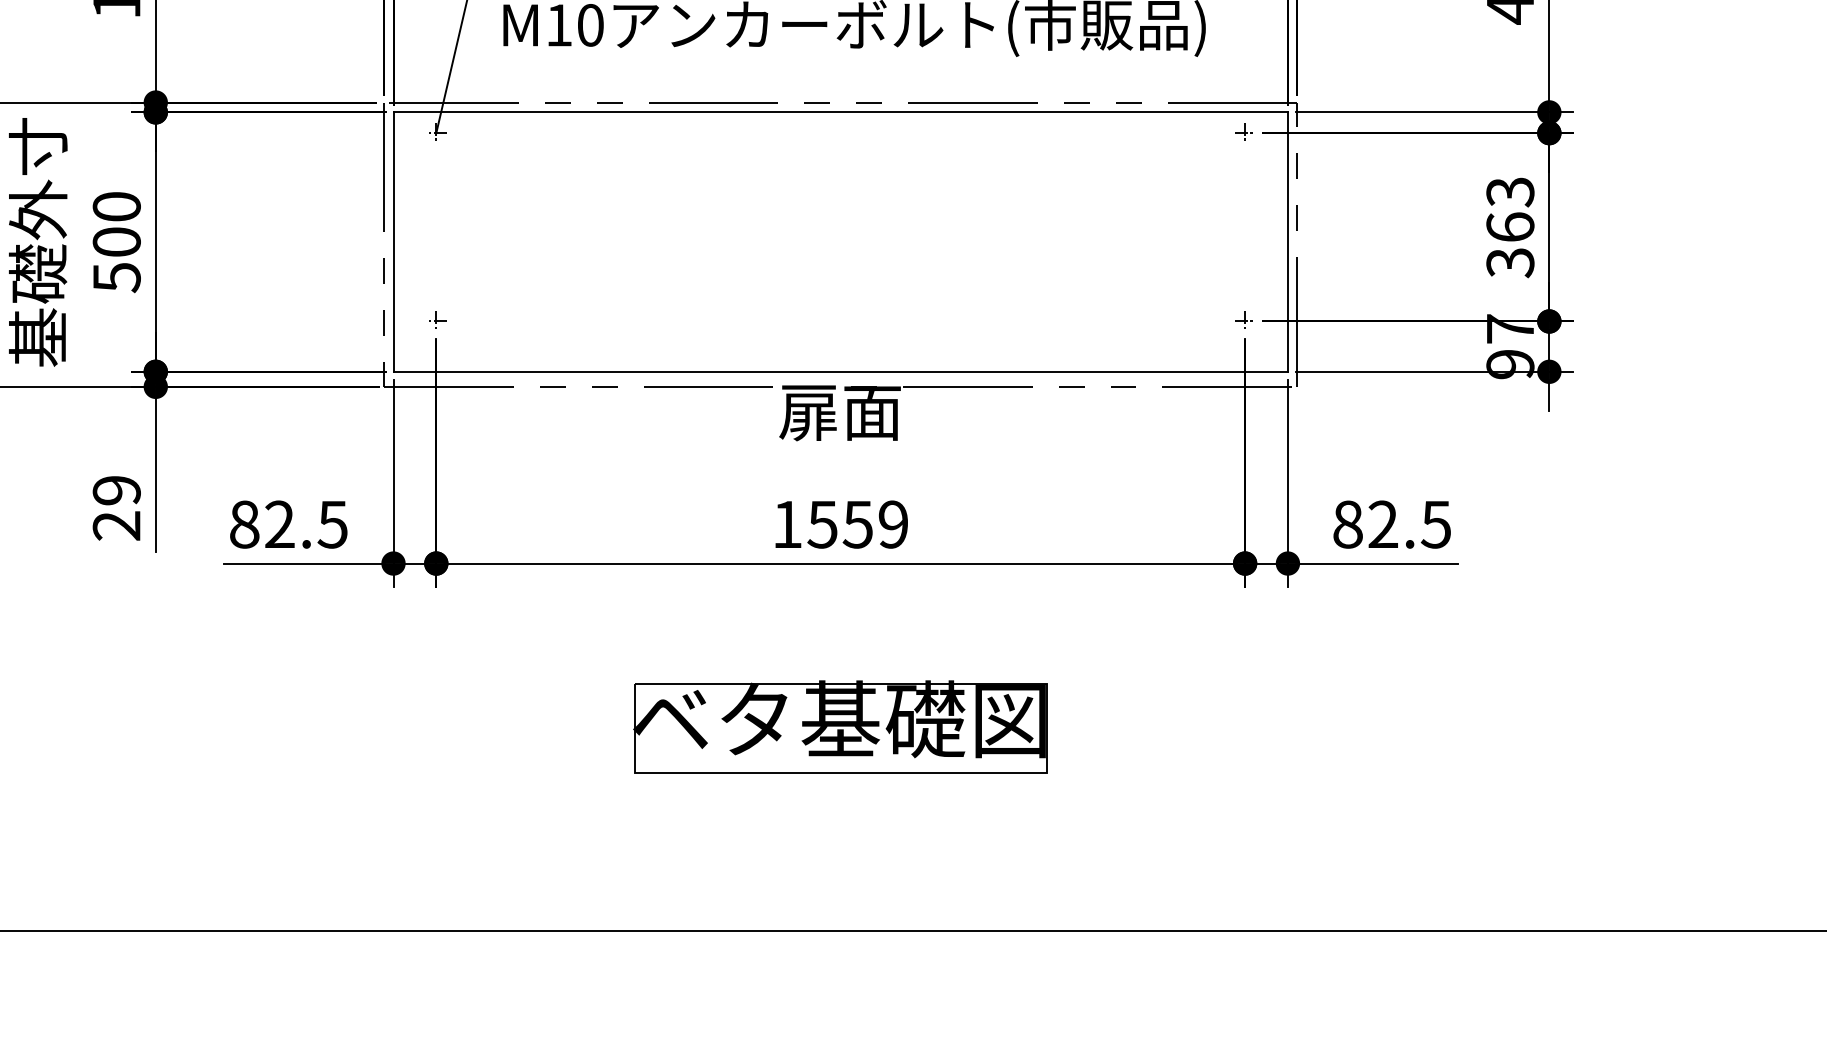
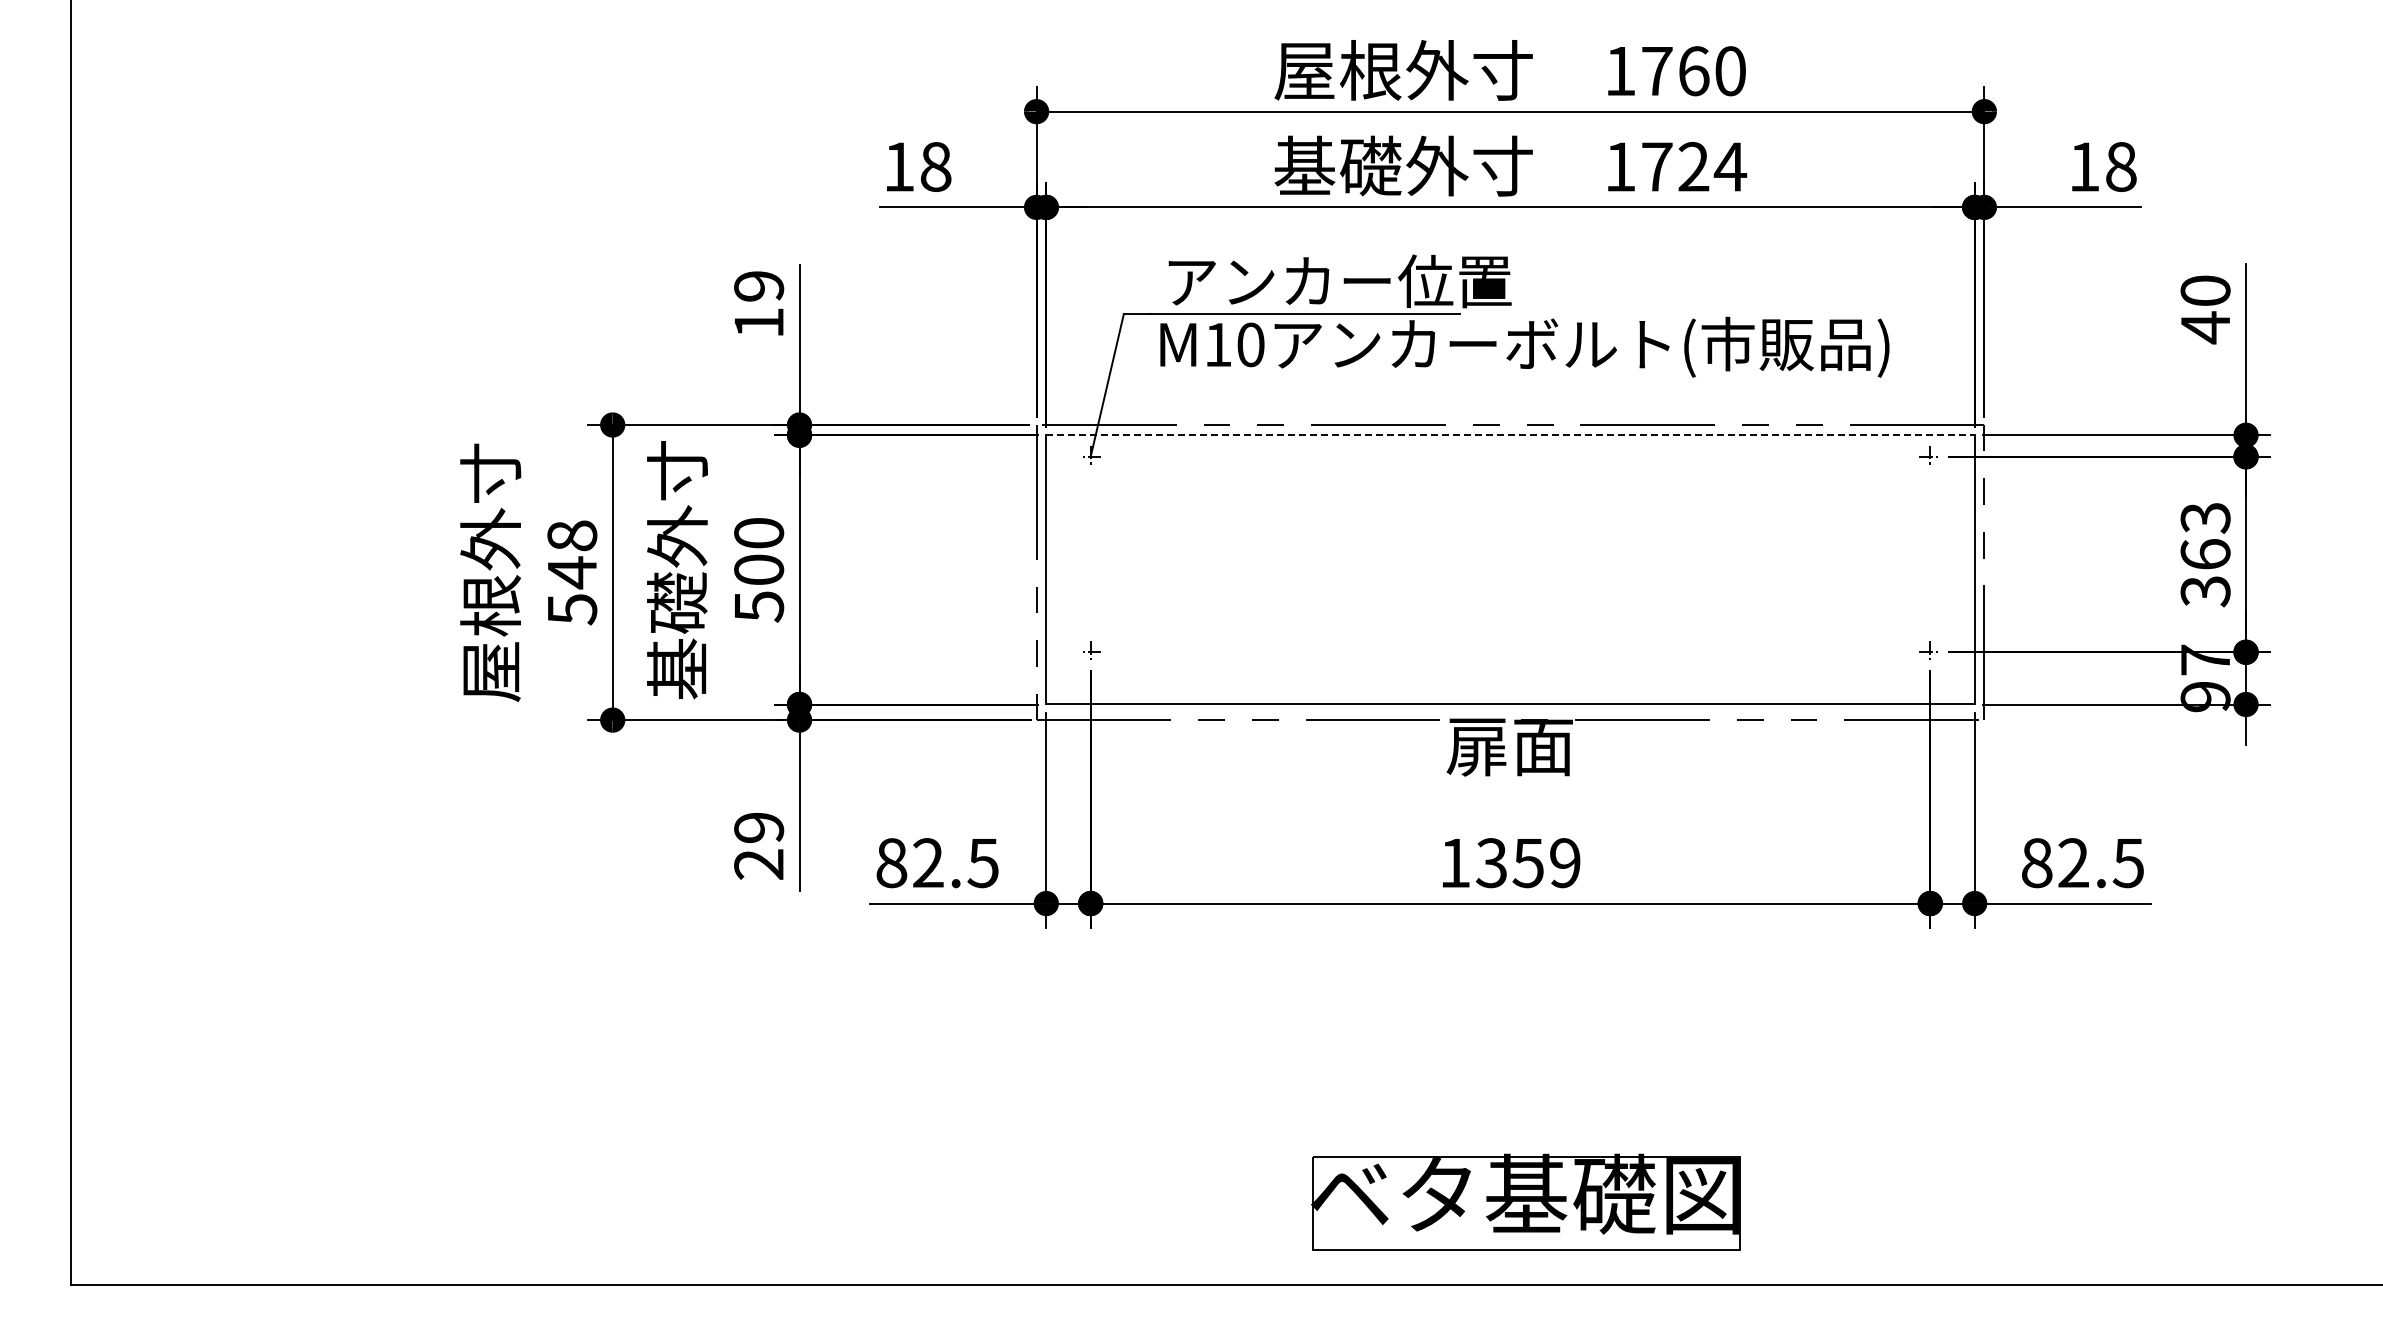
line: (840, 112) -> (1510, 435), solid -> dashed
text: (822, 524) -> (1491, 862), 1559 -> 1359
part: (839, 726) -> (1525, 1201), moved

